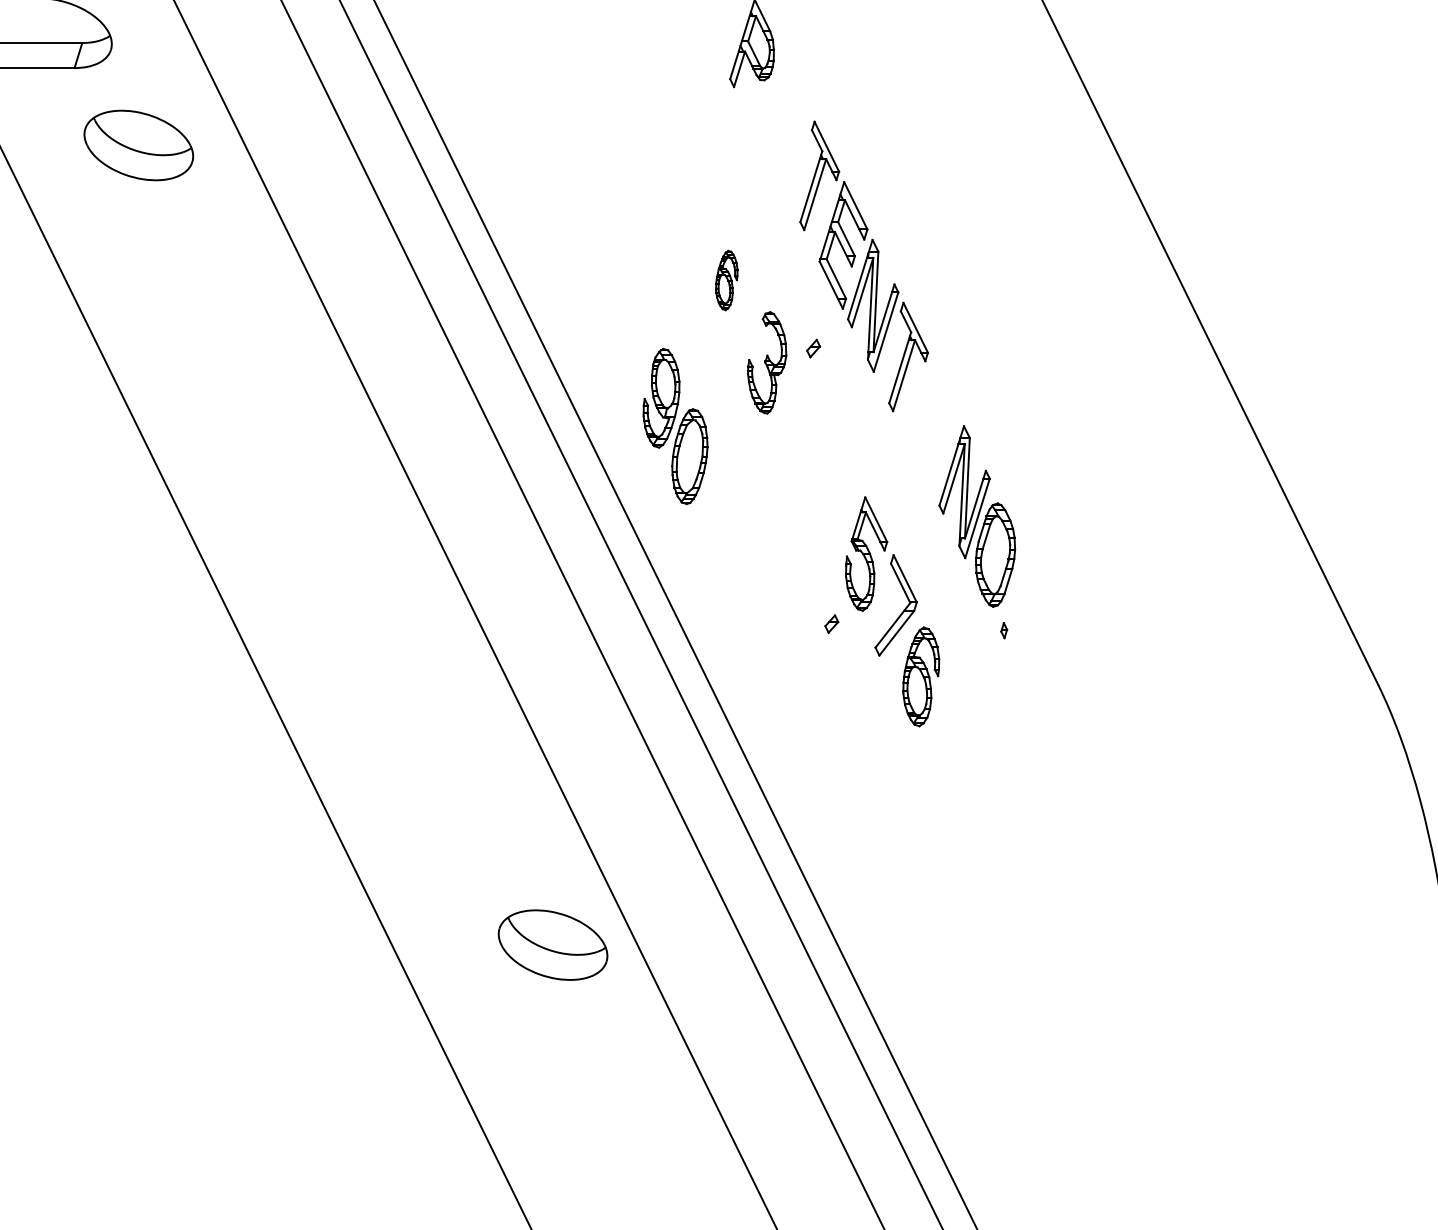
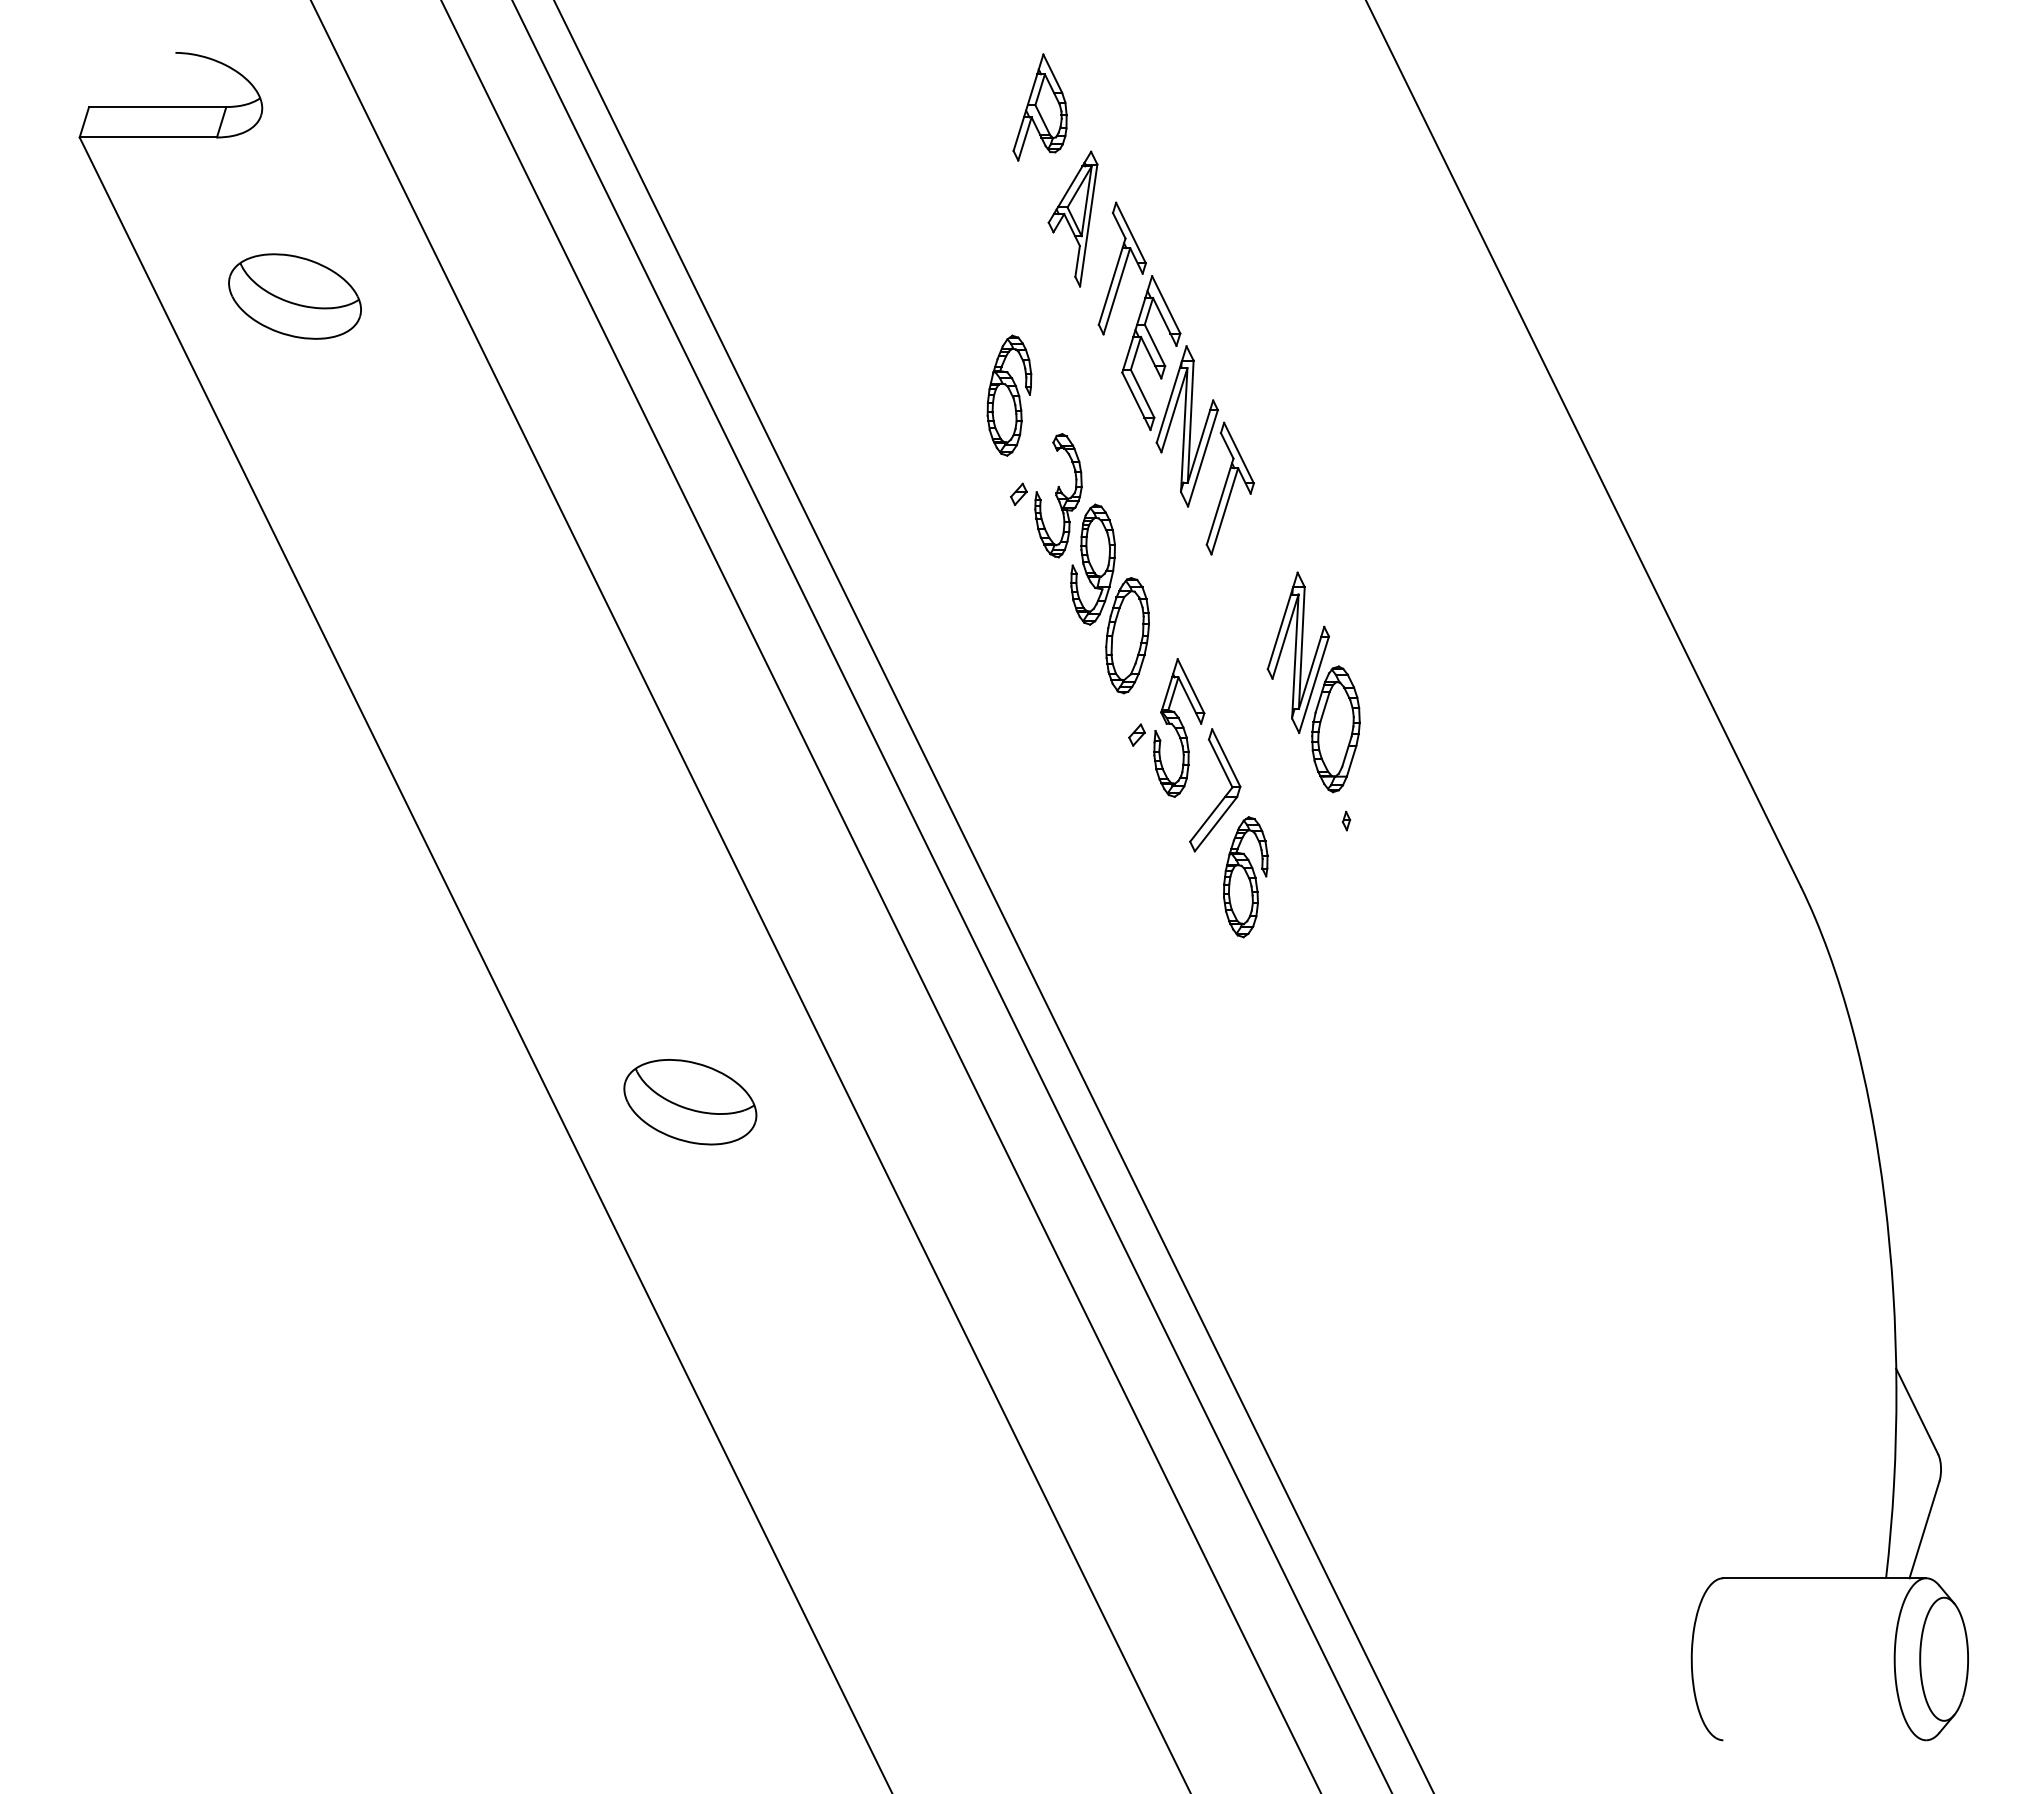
part: (778, 134) -> (1072, 218), added
part: (138, 145) -> (294, 296), moved
part: (726, 280) -> (1009, 395), size x1.67
part: (813, 347) -> (1018, 493), moved
part: (674, 426) -> (1109, 598), moved
part: (831, 623) -> (1136, 734), moved
part: (553, 945) -> (690, 1102), moved

